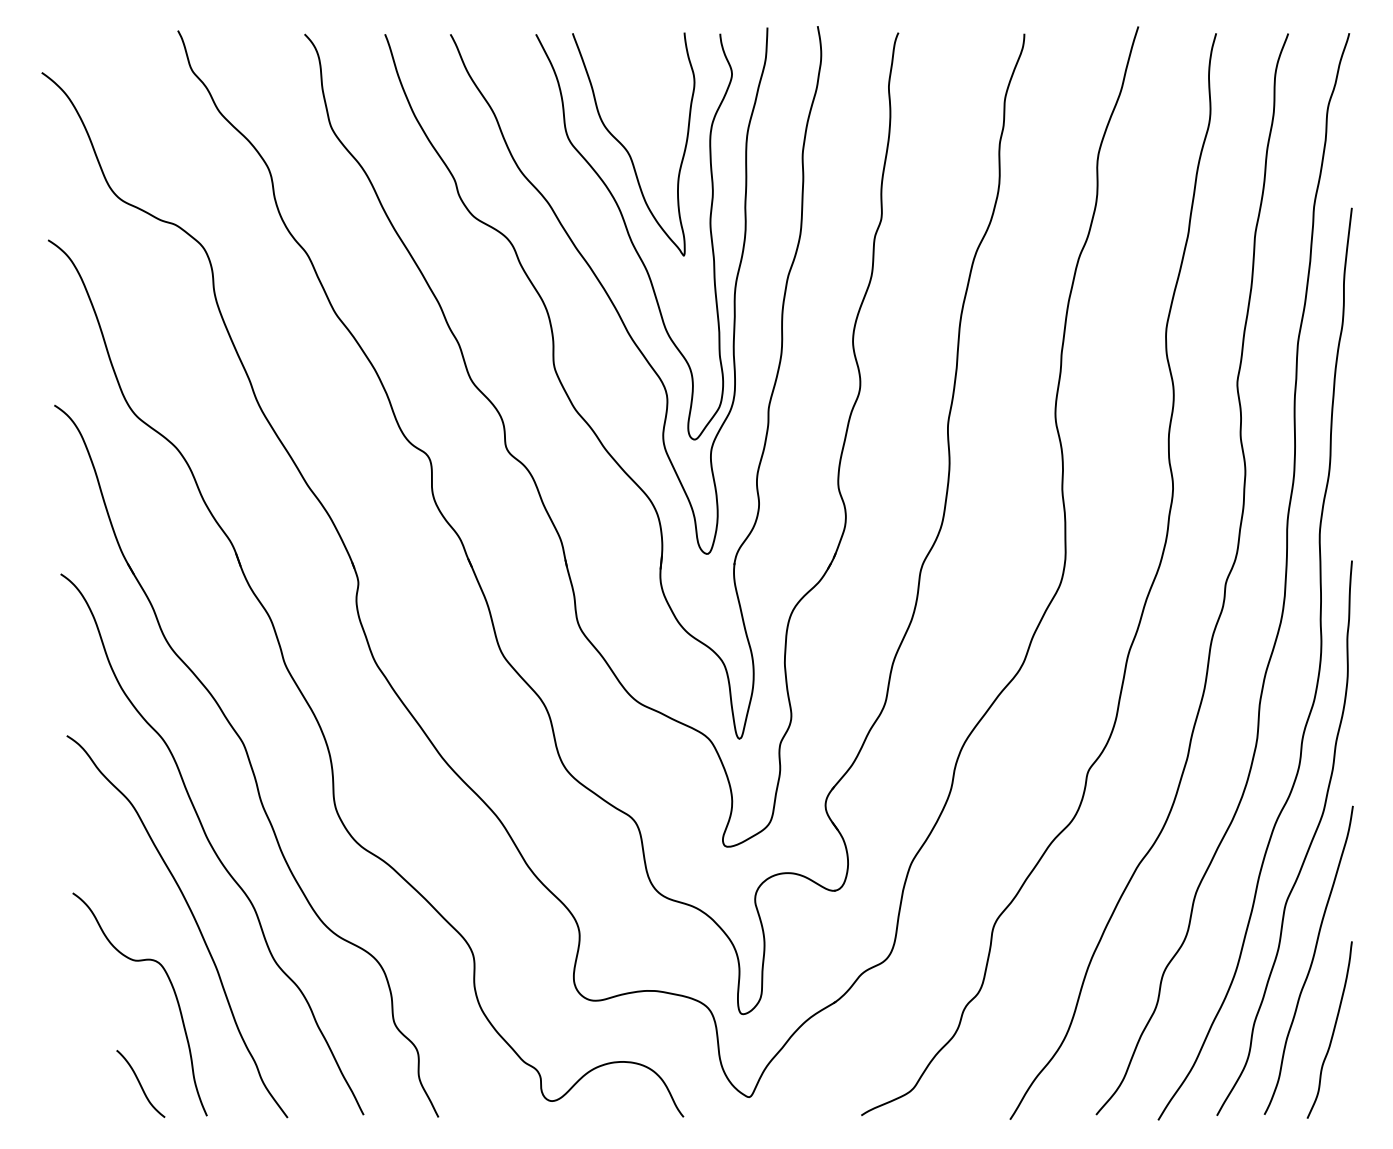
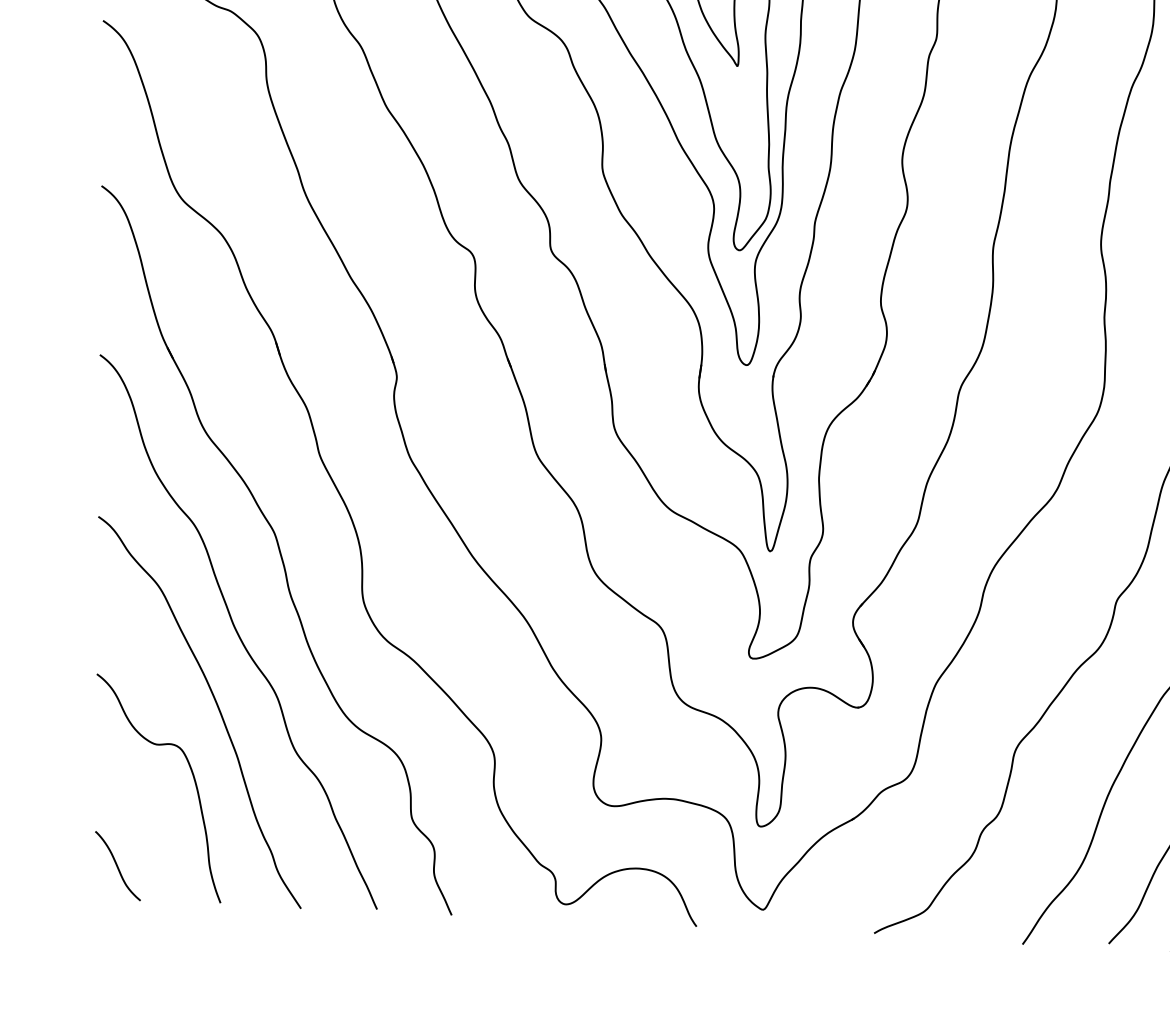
curve: (140, 1083) -> (117, 865), moved

